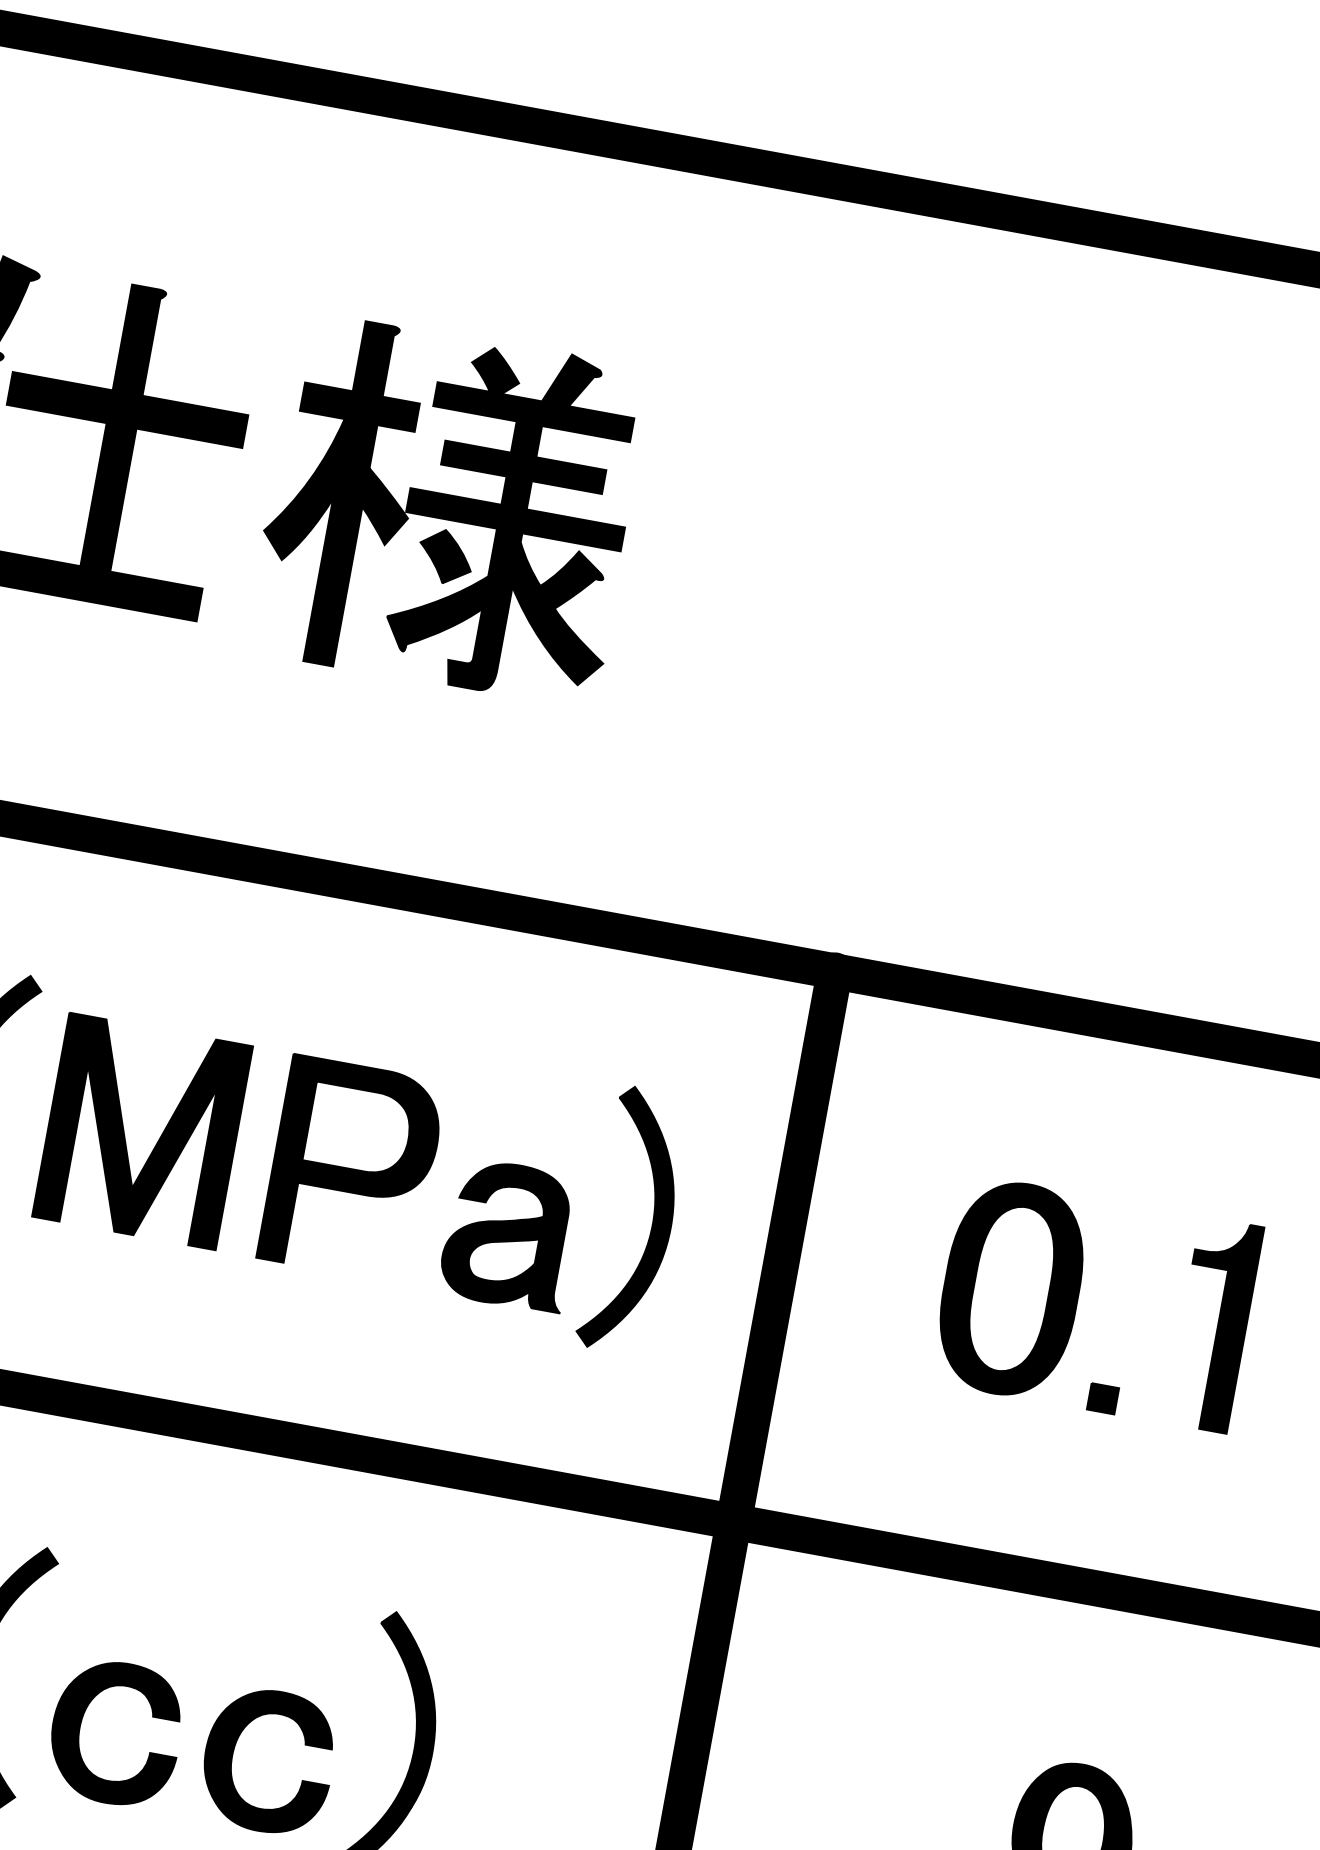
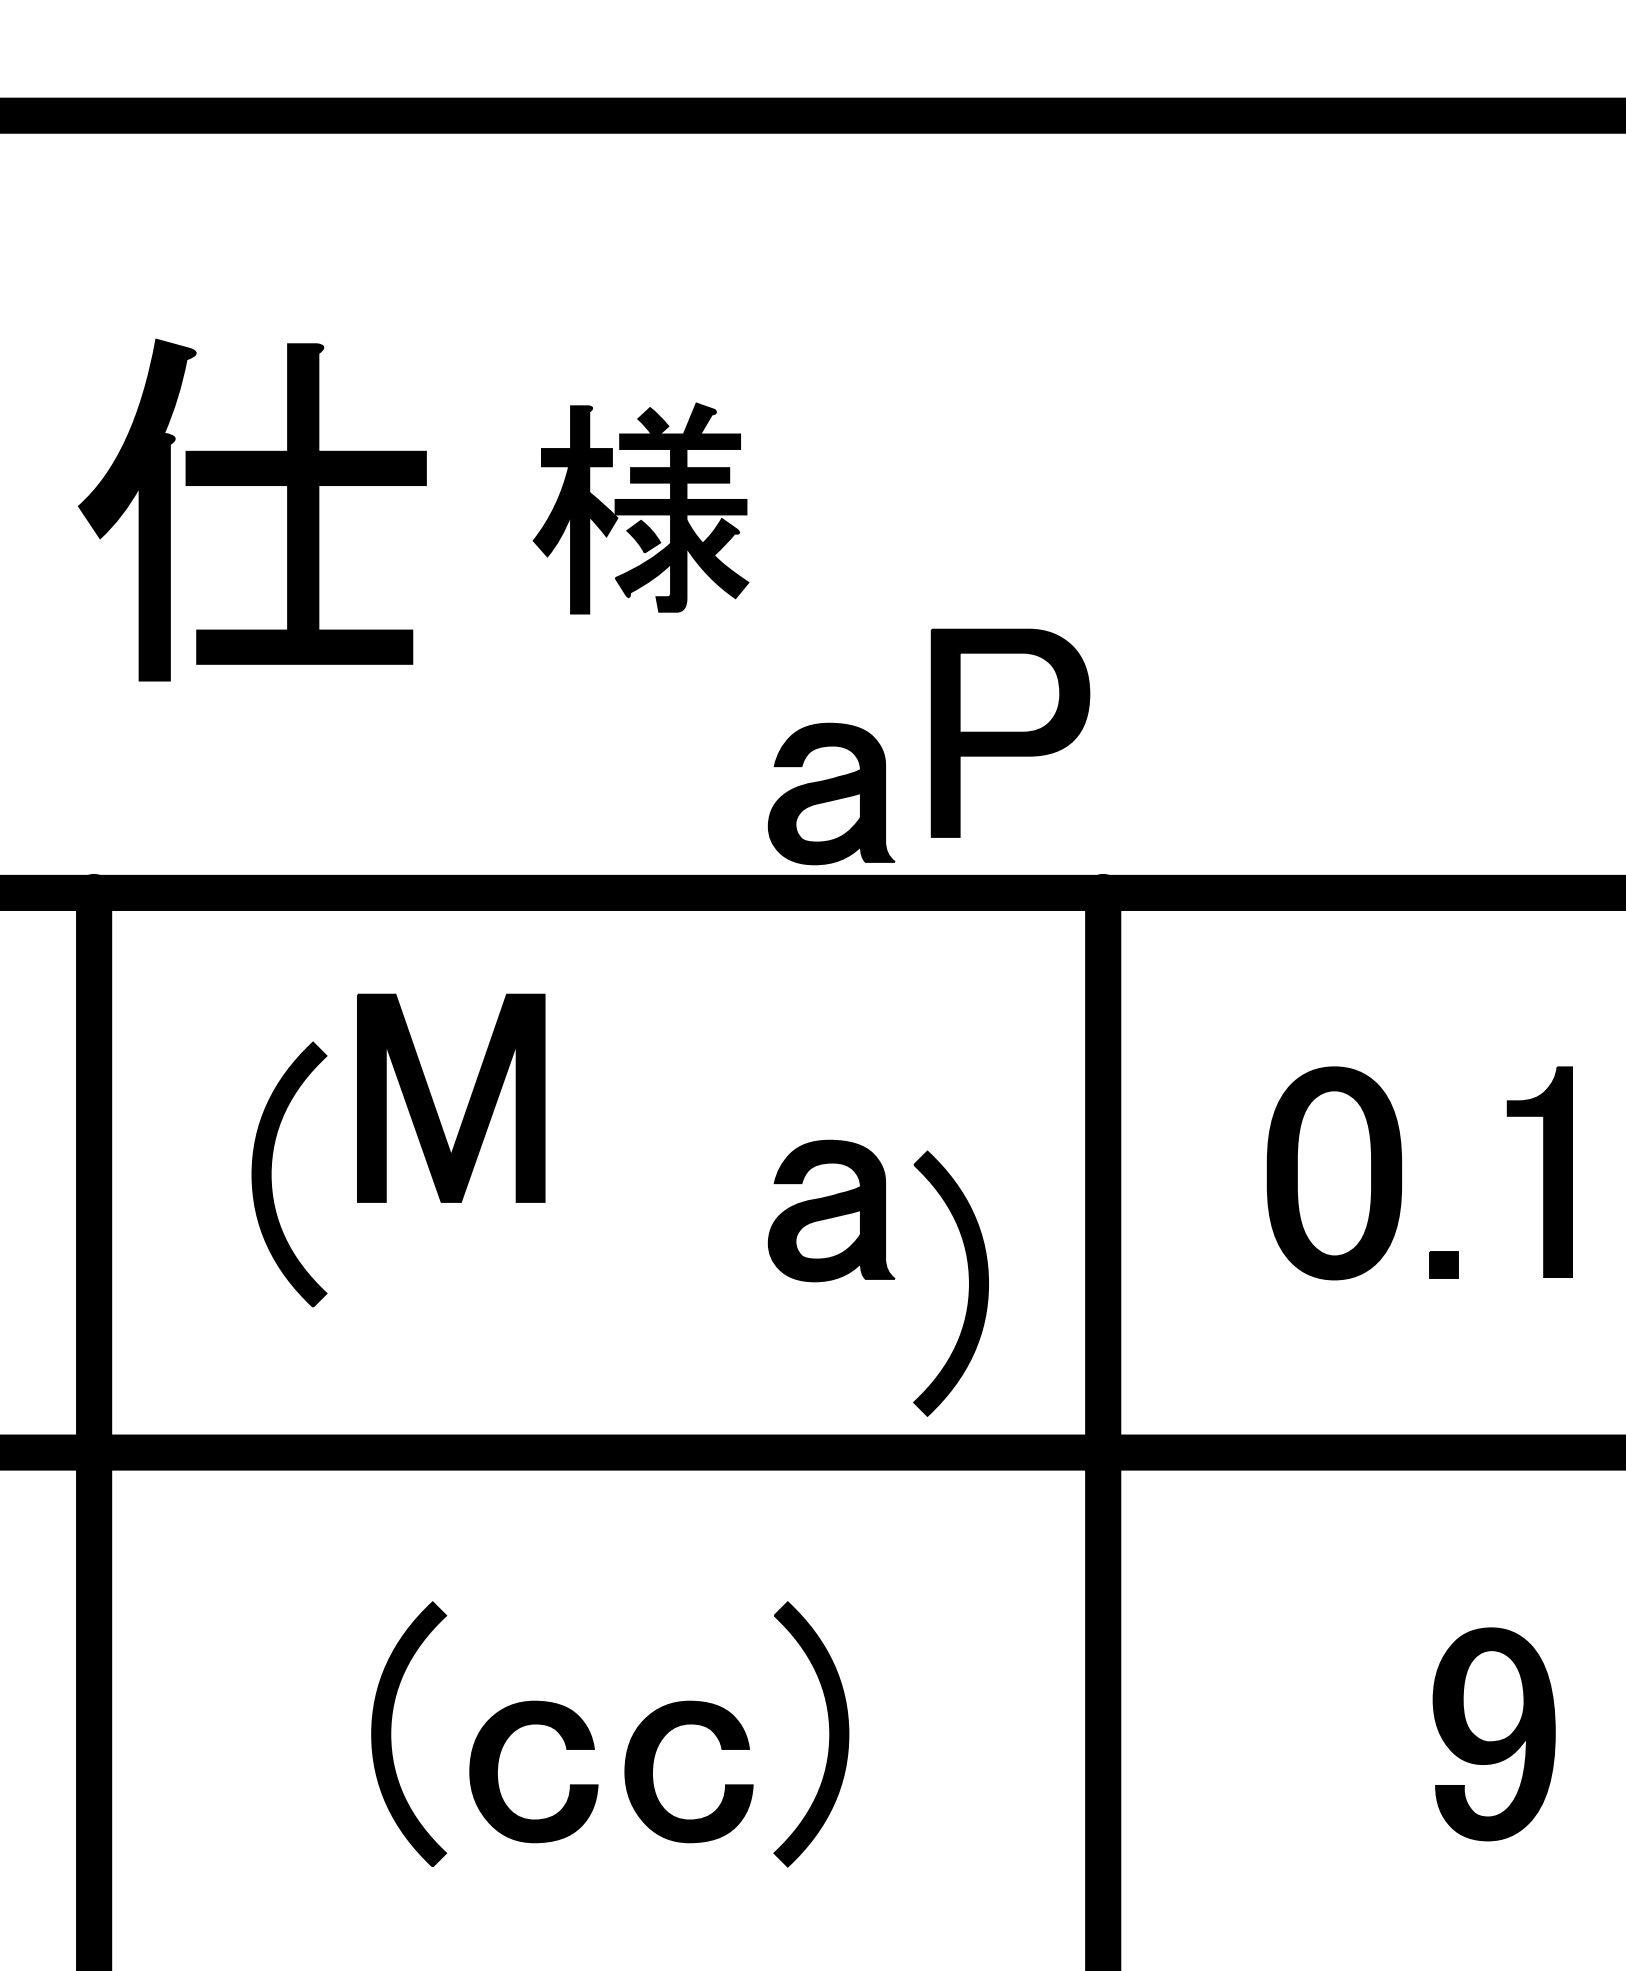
part: (449, 509) -> (640, 508), size x0.6
part: (585, 824) -> (831, 793), added
part: (158, 1138) -> (468, 1102), moved
part: (352, 1169) -> (1010, 732), moved
part: (652, 1218) -> (968, 1277), moved

